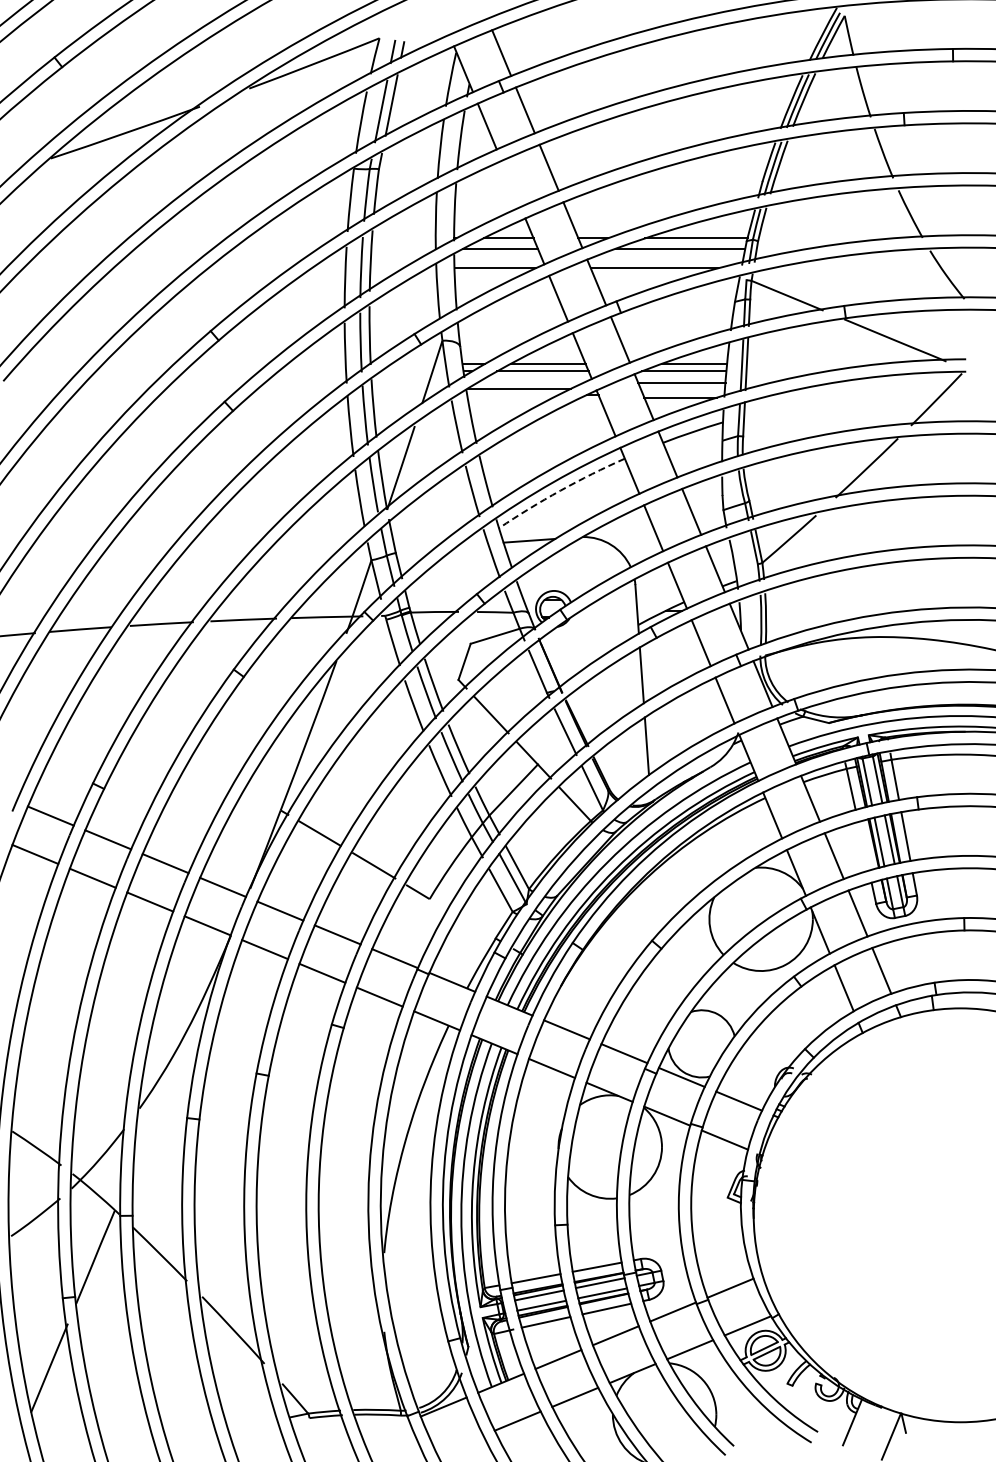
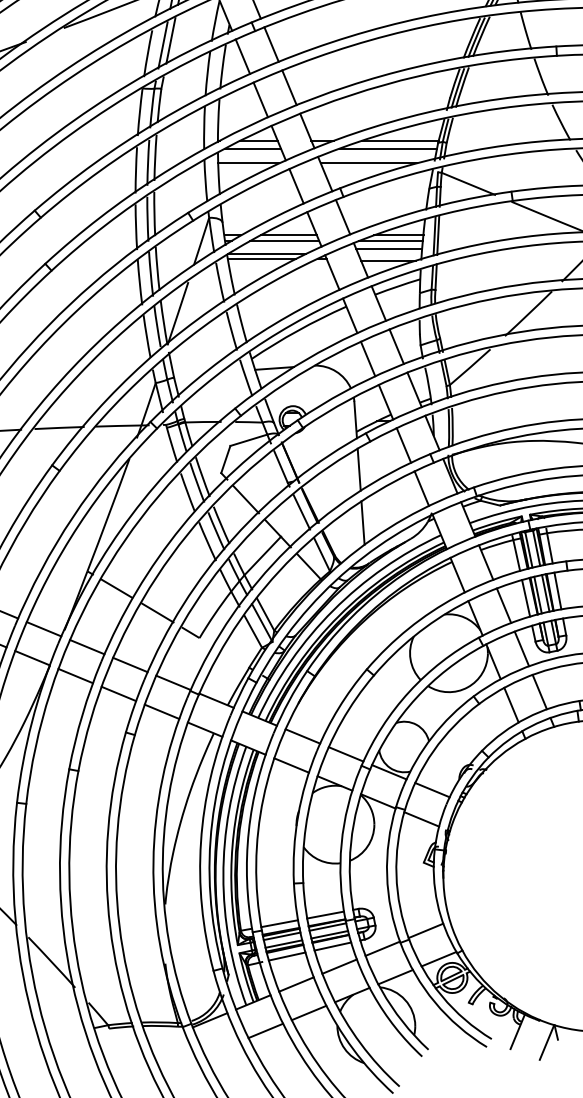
line: (510, 183) -> (260, 99), added
line: (513, 395) -> (262, 259), added
arc: (560, 490) -> (297, 330), dashed -> solid
line: (863, 845) -> (526, 597), added

